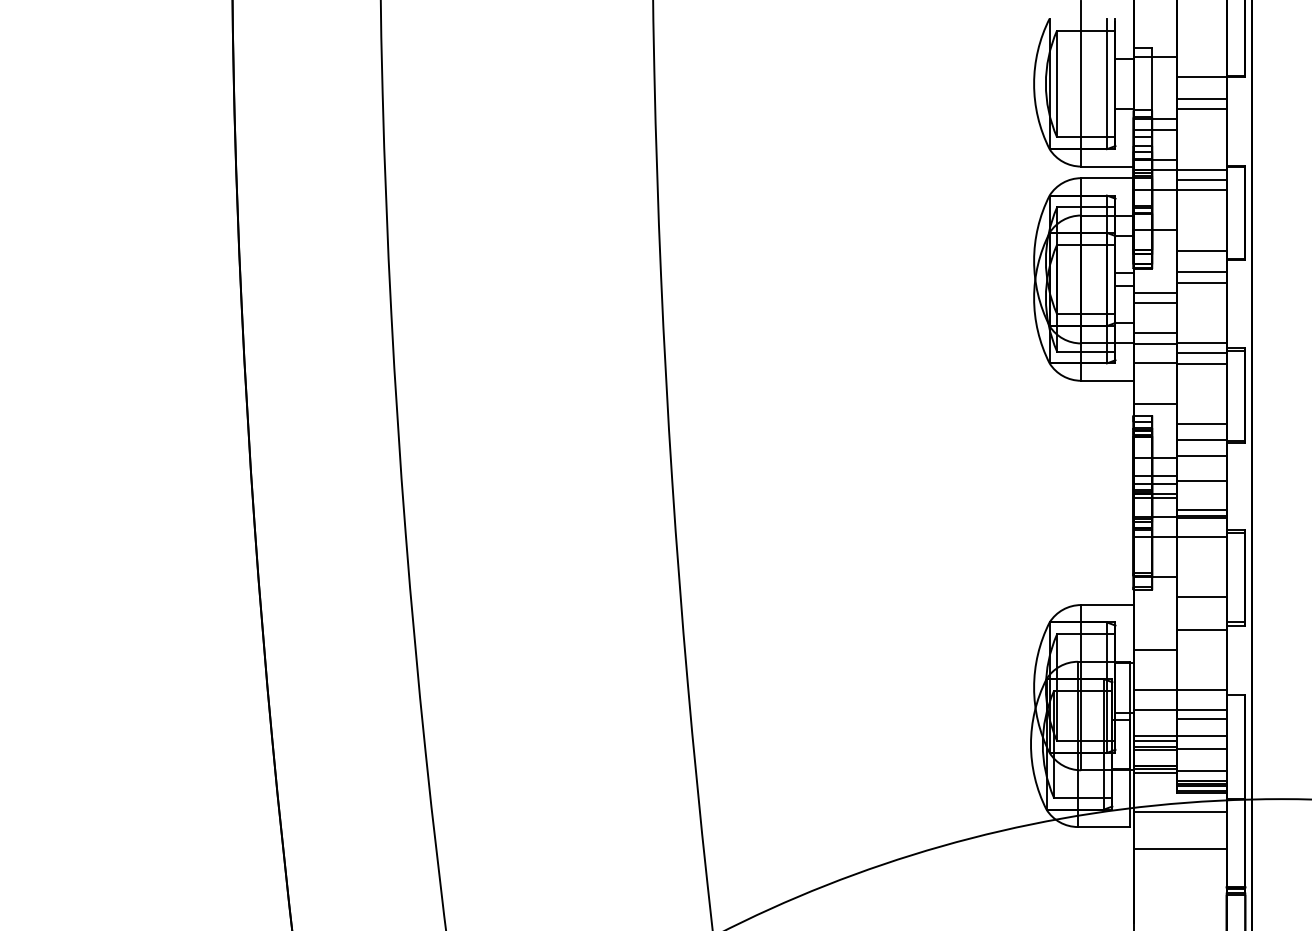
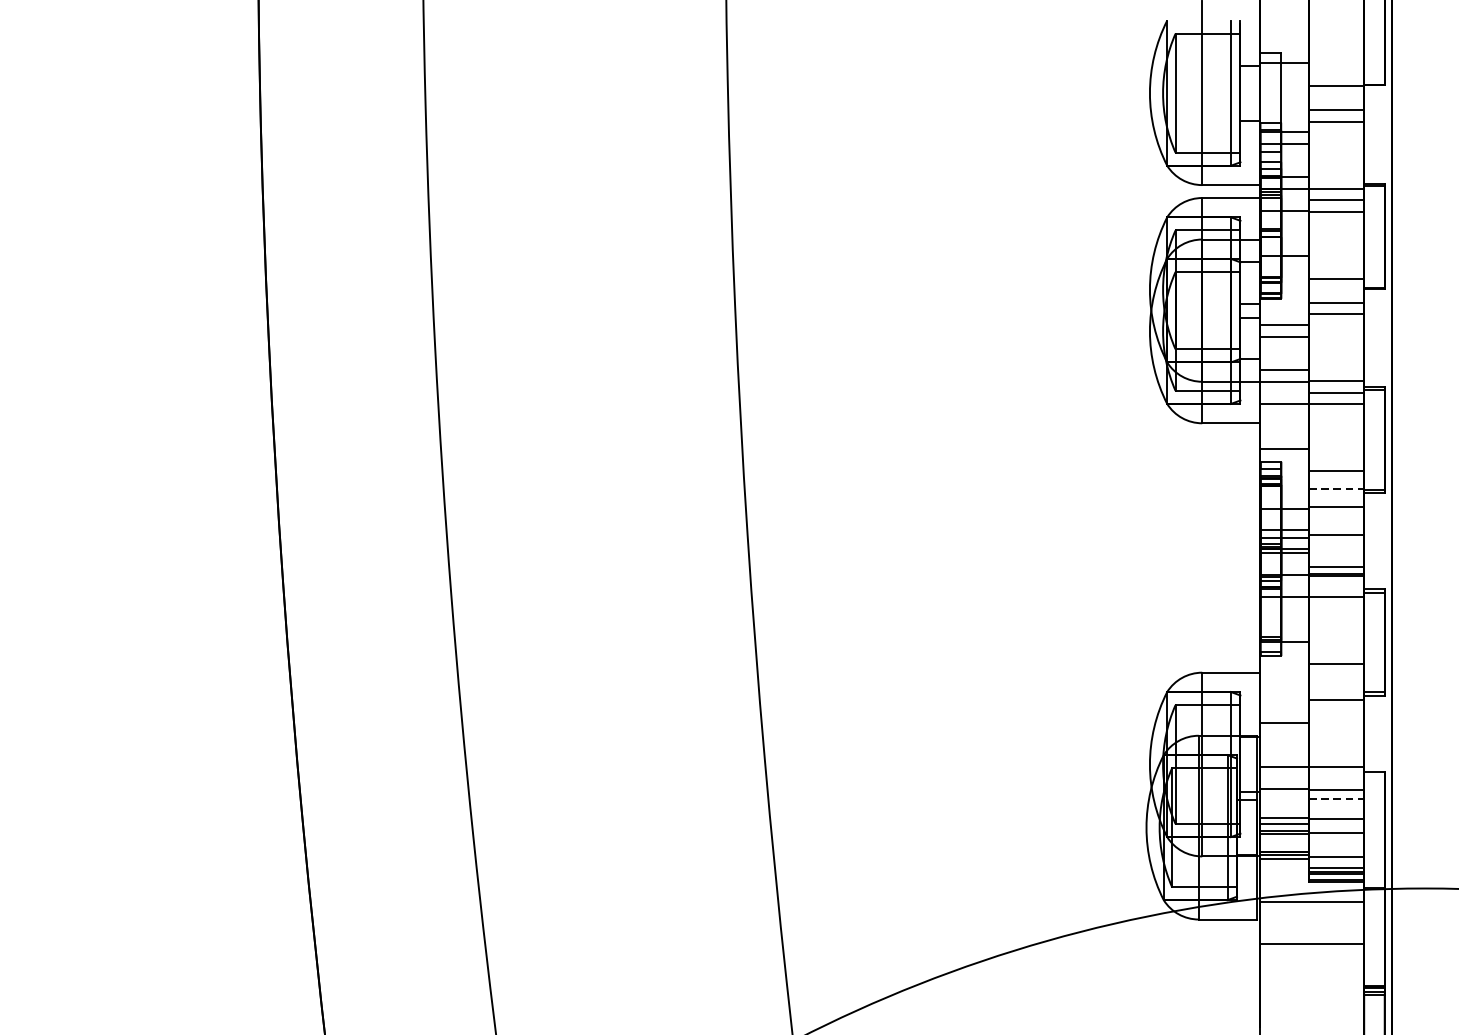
line: (1201, 439) -> (1336, 488), solid -> dashed
line: (1201, 718) -> (1336, 798), solid -> dashed

